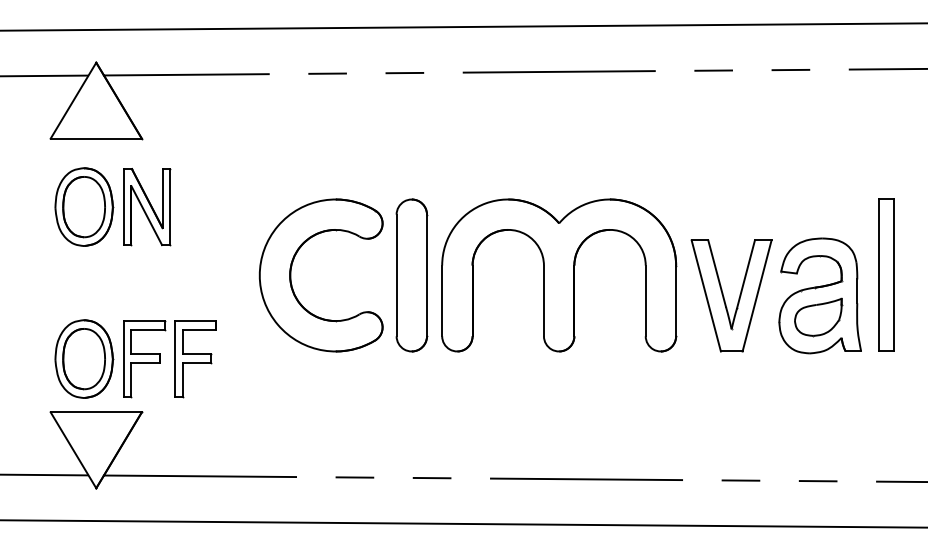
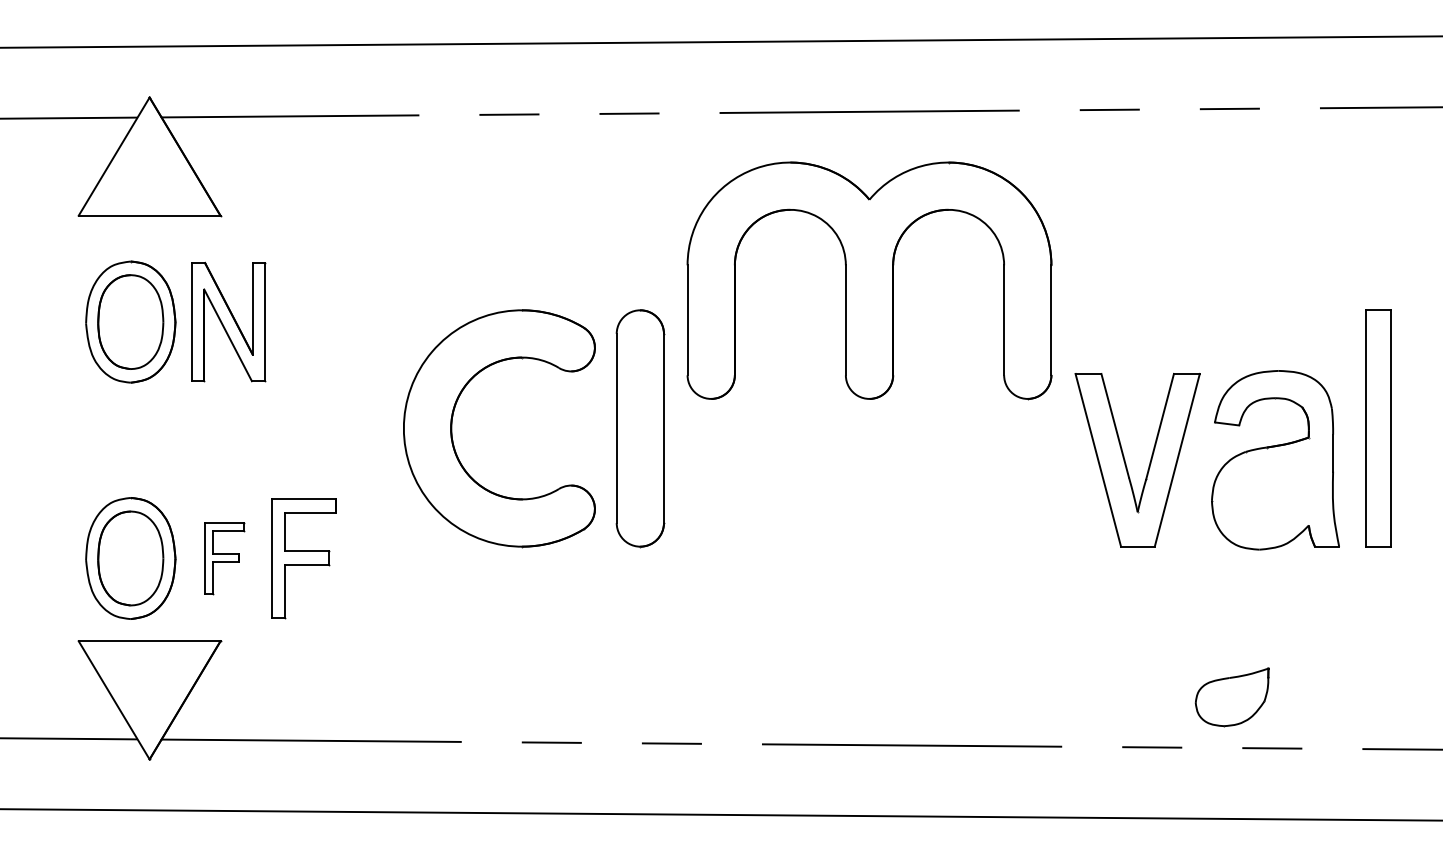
part: (559, 275) -> (870, 280), moved
part: (818, 317) -> (1232, 697), moved
part: (144, 359) -> (224, 559), size x0.6

